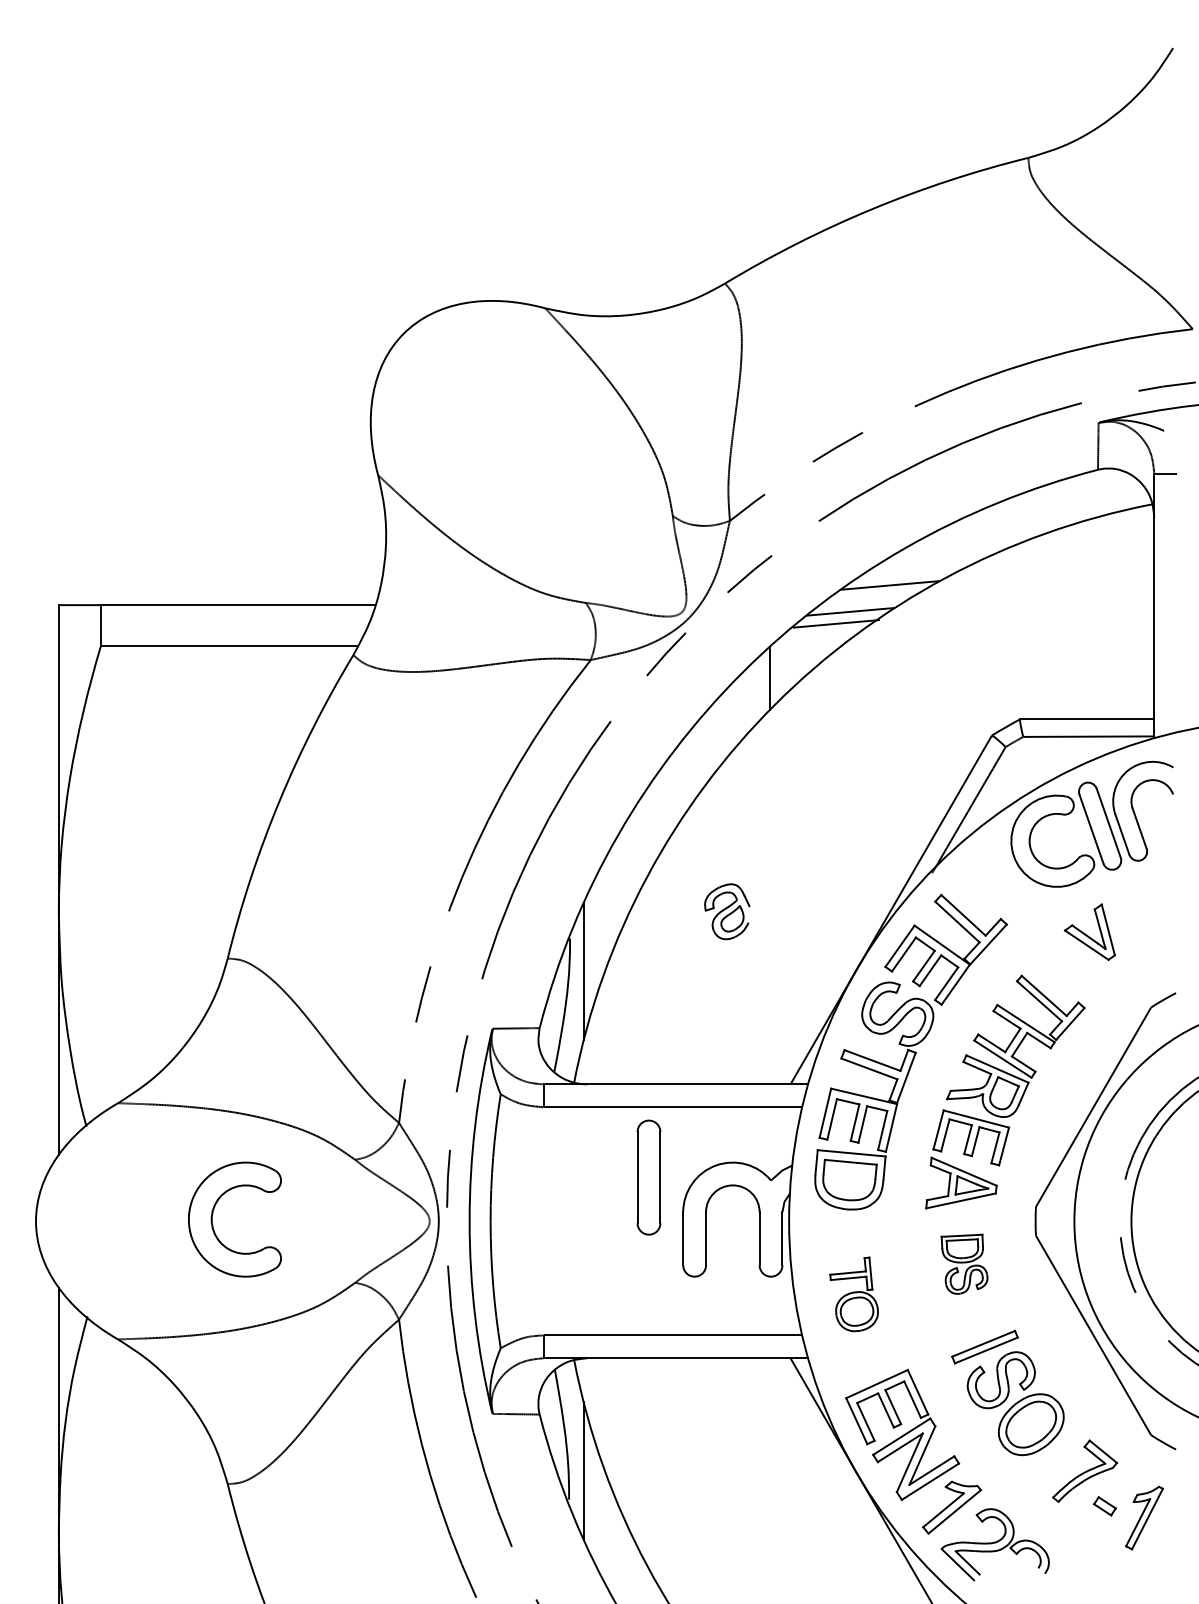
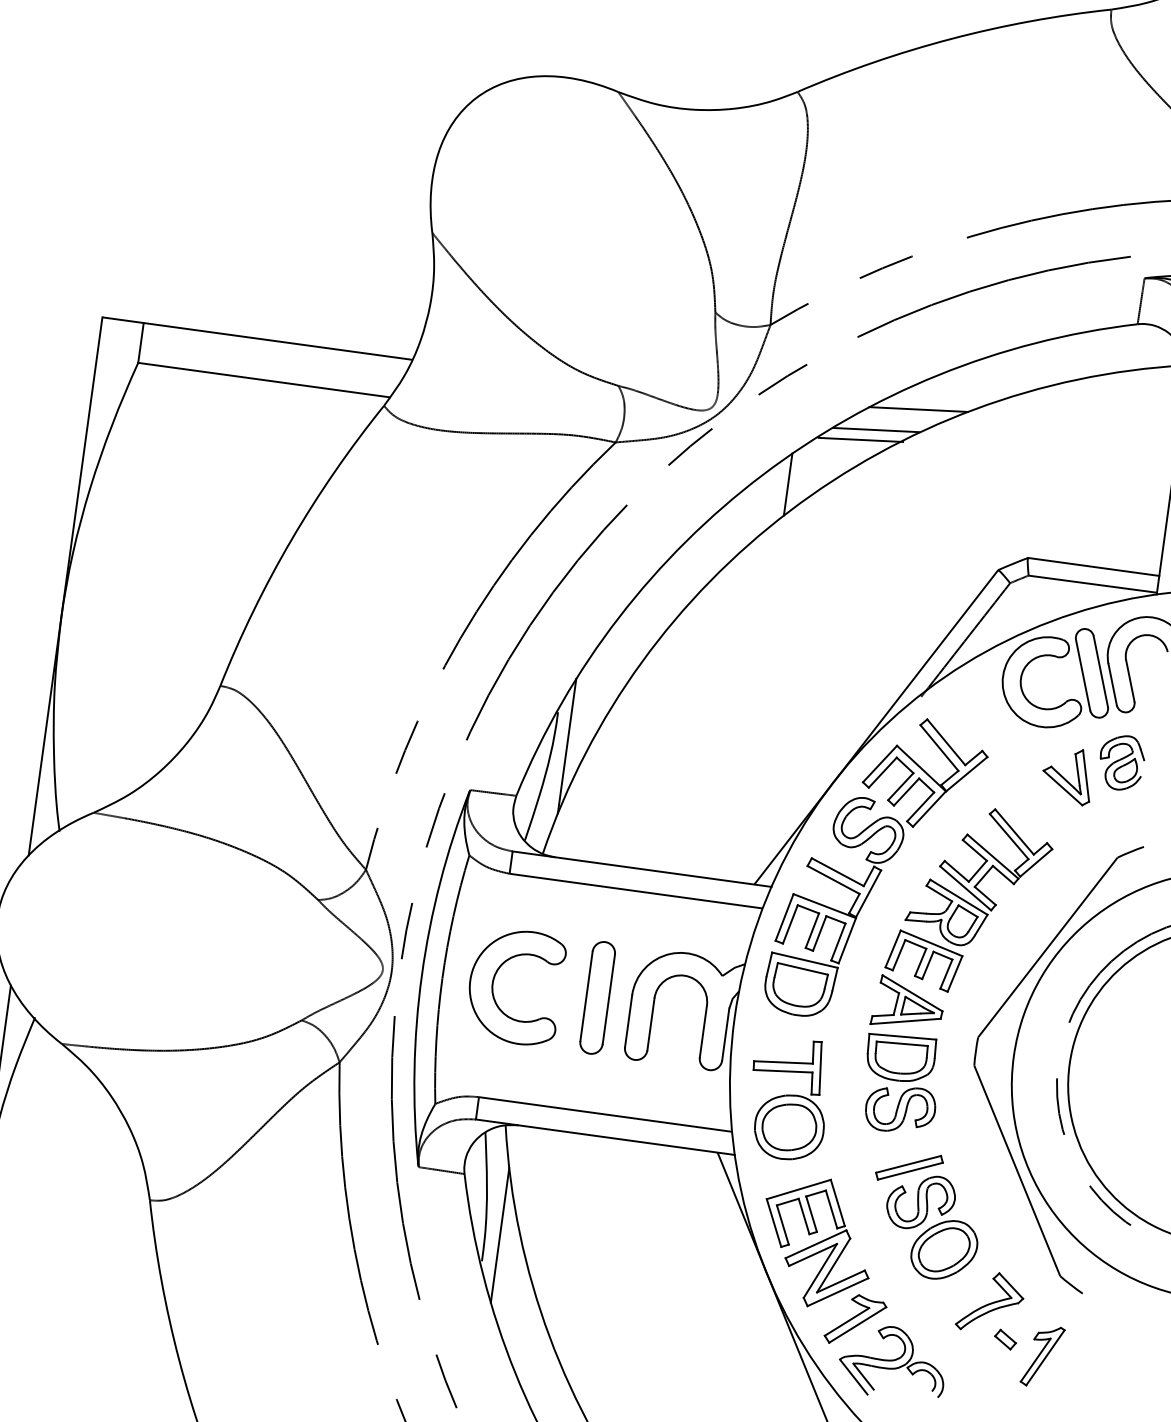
part: (727, 911) -> (1122, 762), moved
part: (648, 1177) -> (597, 997), moved
part: (213, 1214) -> (495, 978), moved
part: (964, 1264) -> (900, 1084), size x1.67
part: (853, 1294) -> (787, 1098), size x1.67

